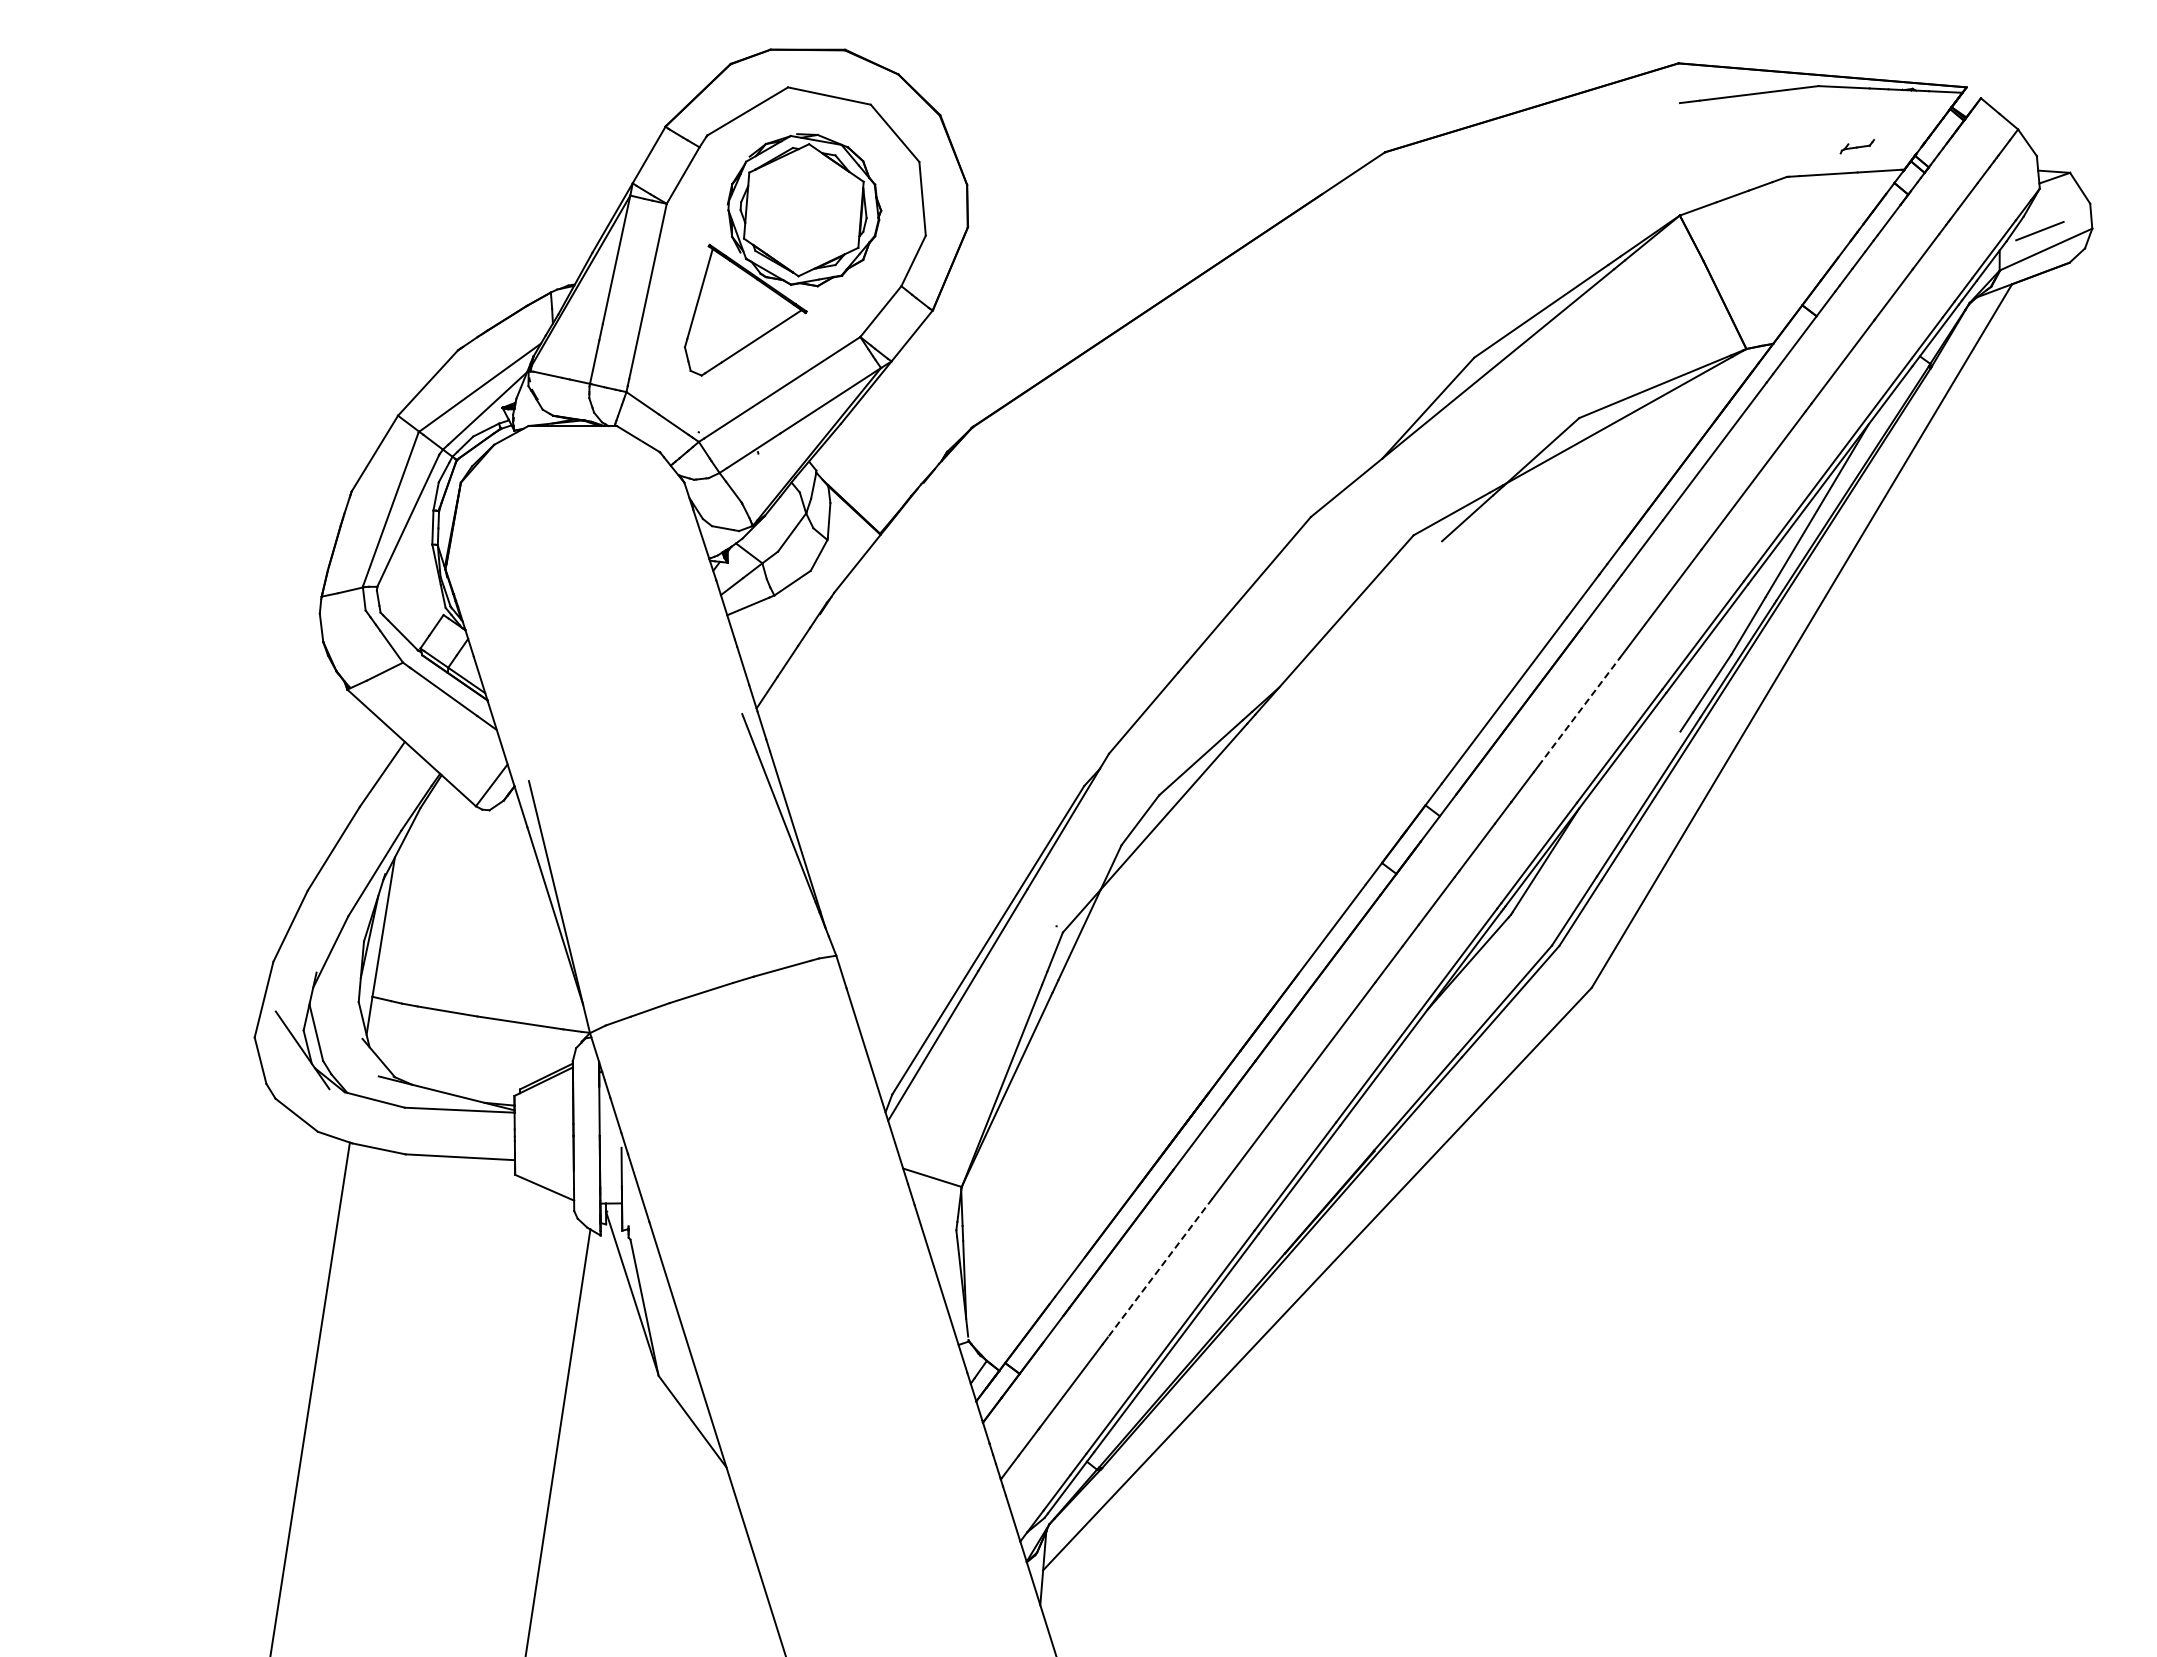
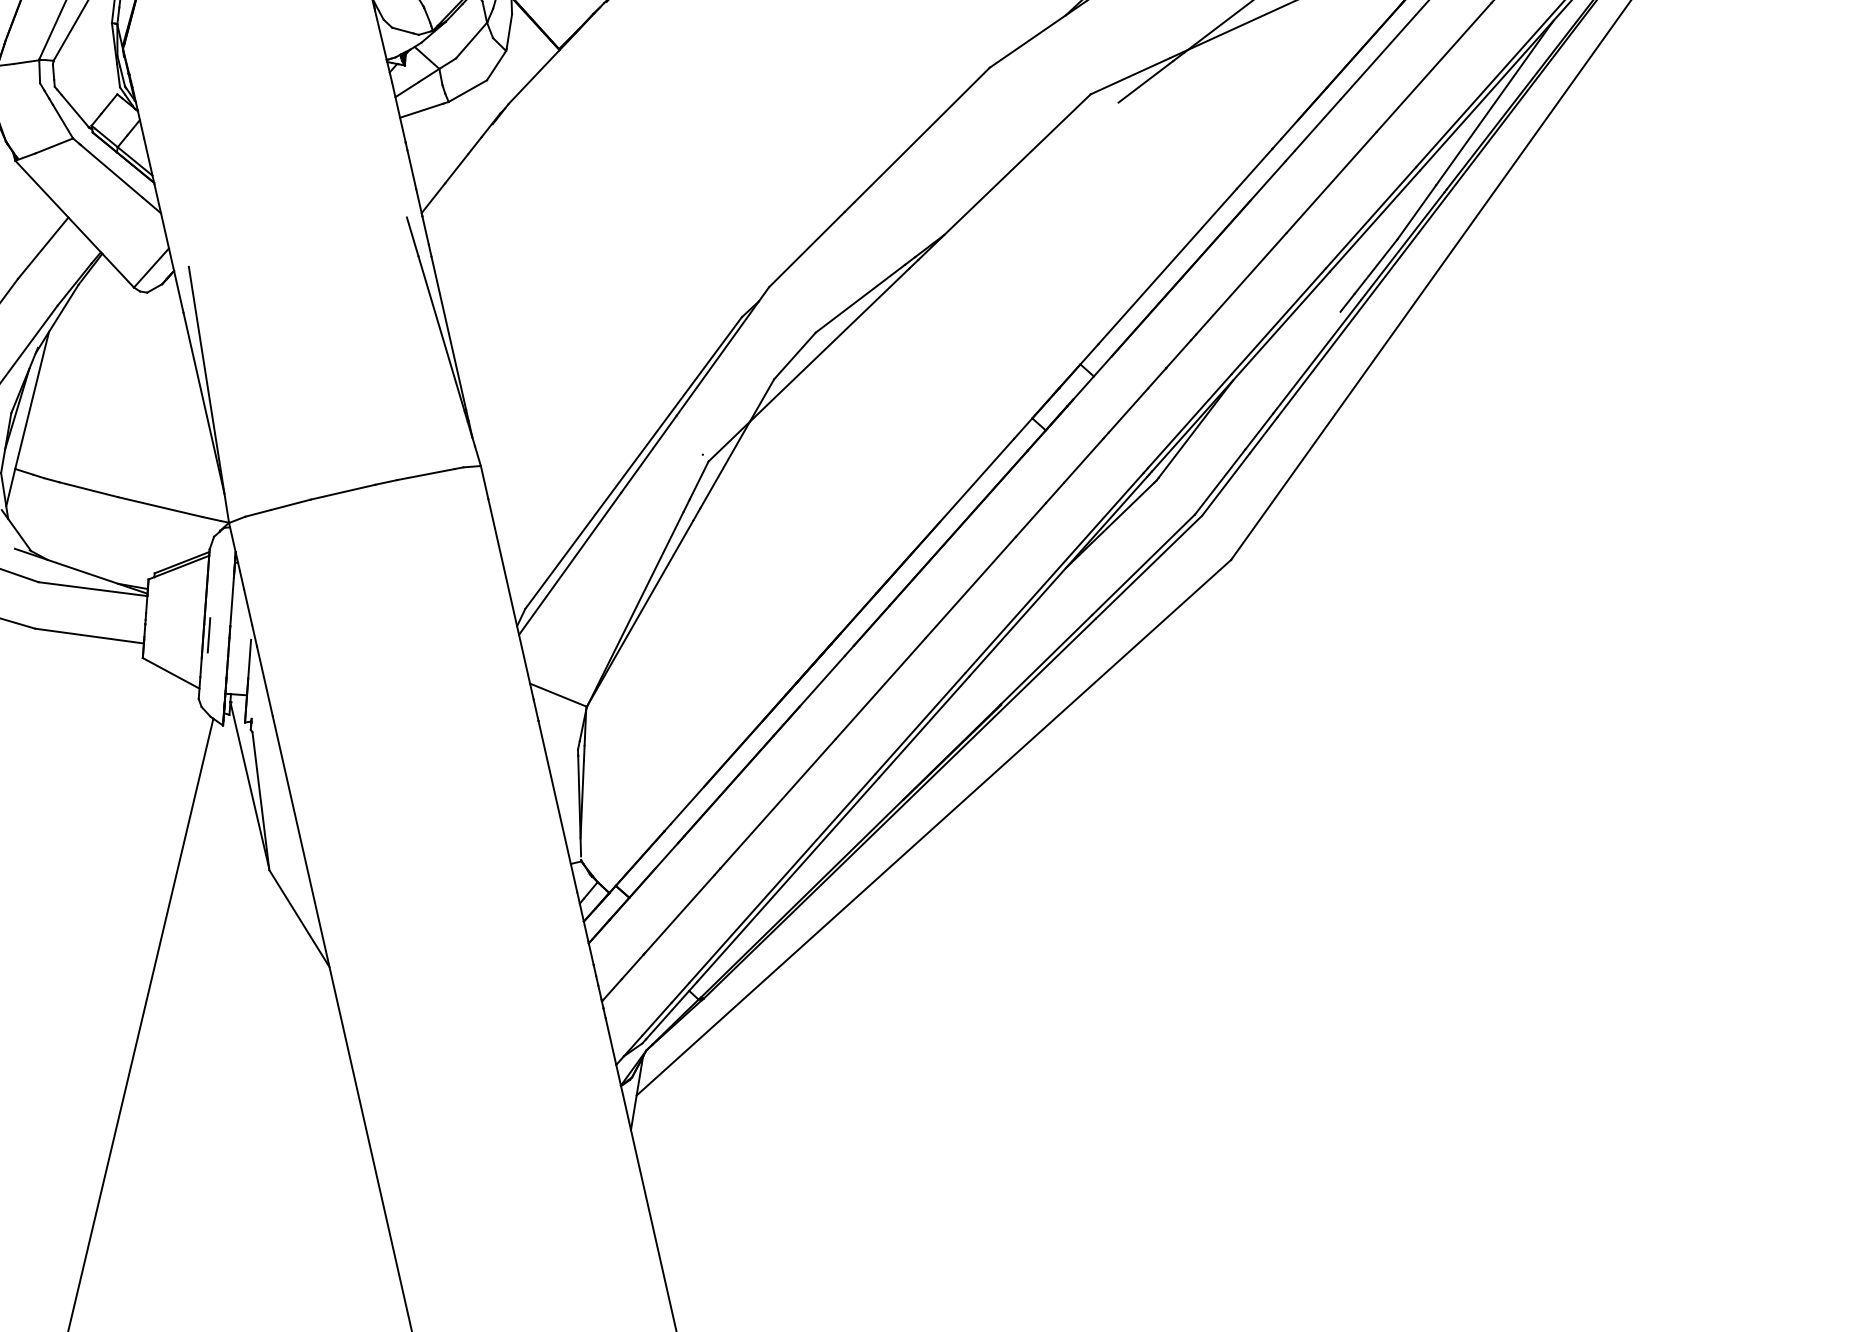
line: (1579, 711) -> (1241, 283), dashed -> solid
line: (579, 1146) -> (209, 635), added
line: (1160, 1268) -> (778, 804), dashed -> solid

